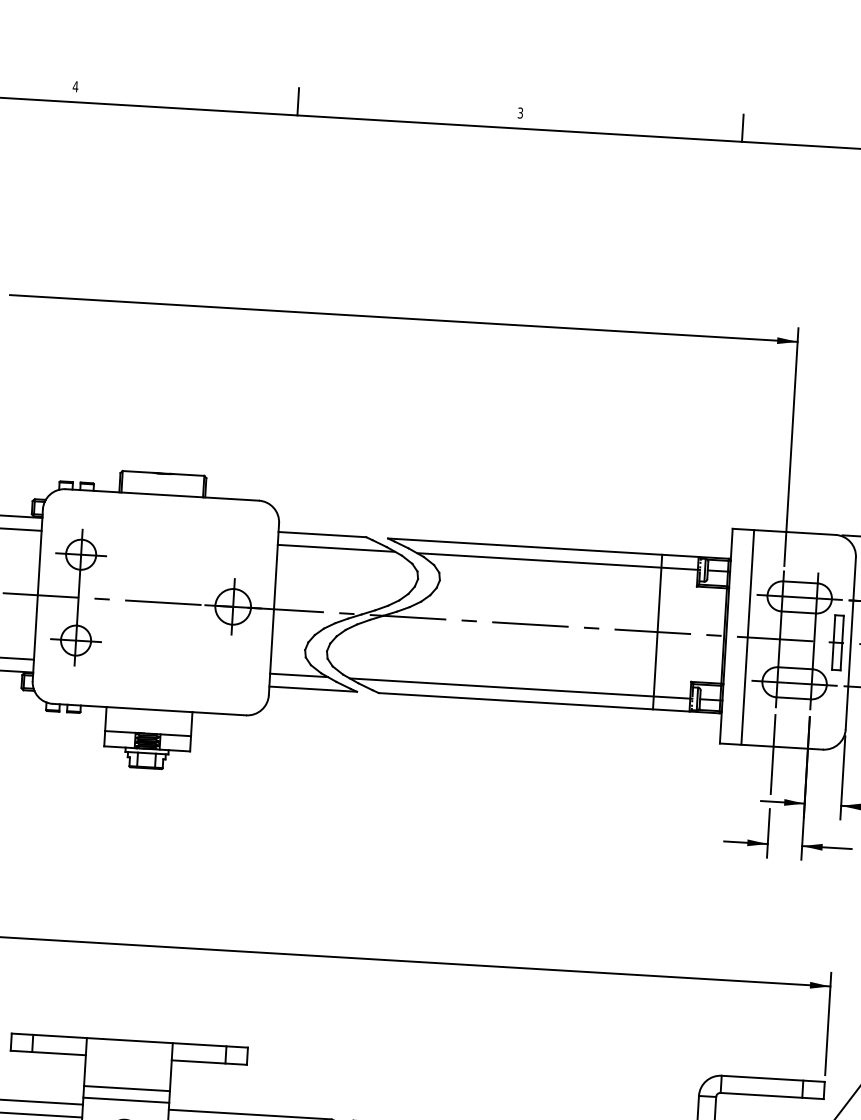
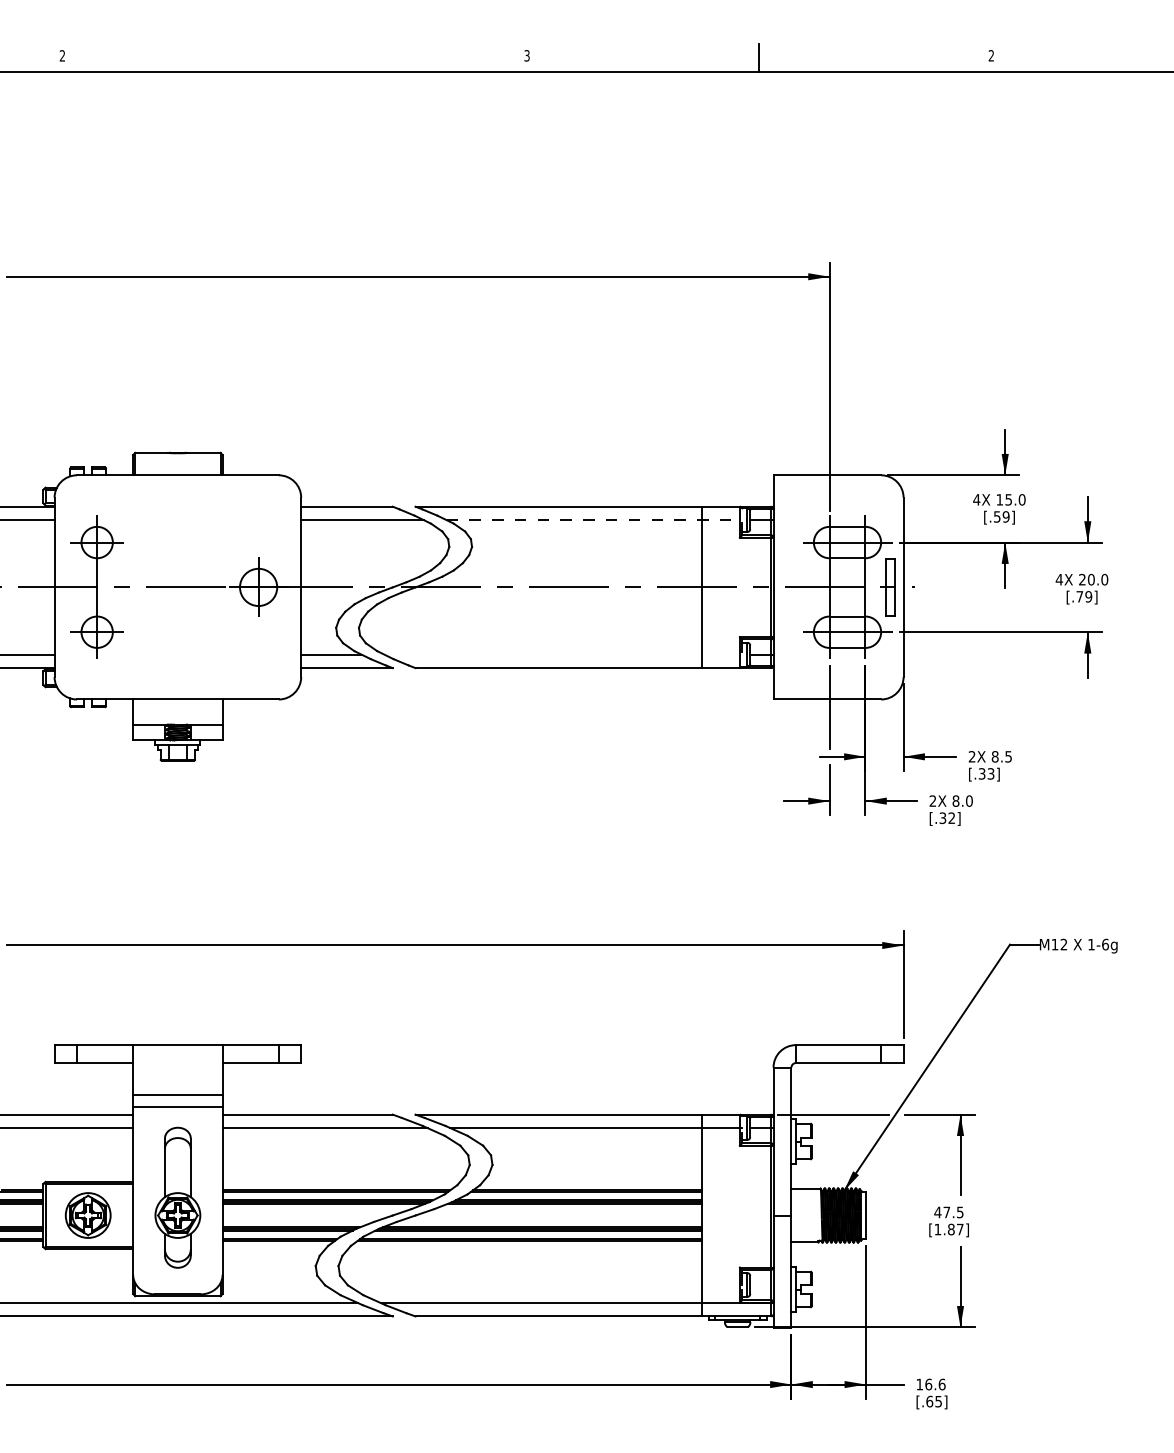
text: (75, 86) -> (62, 55), 4 -> 2
line: (298, 101) -> (295, 57), removed
line: (558, 561) -> (594, 520), solid -> dashed
line: (747, 637) -> (795, 587), removed
line: (521, 688) -> (563, 654), removed

